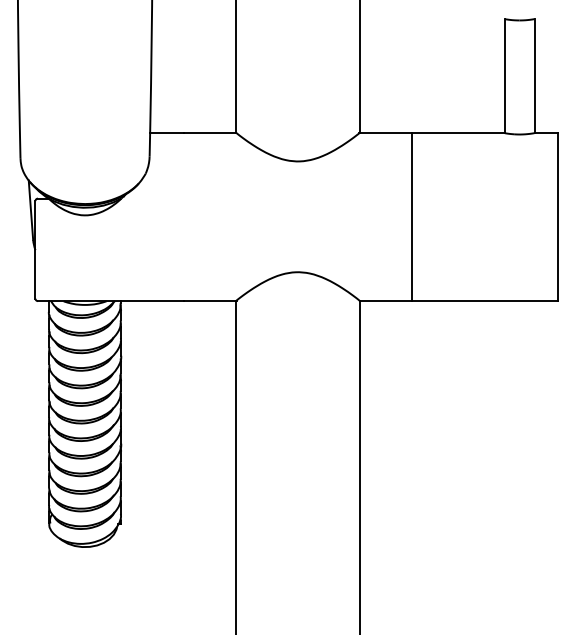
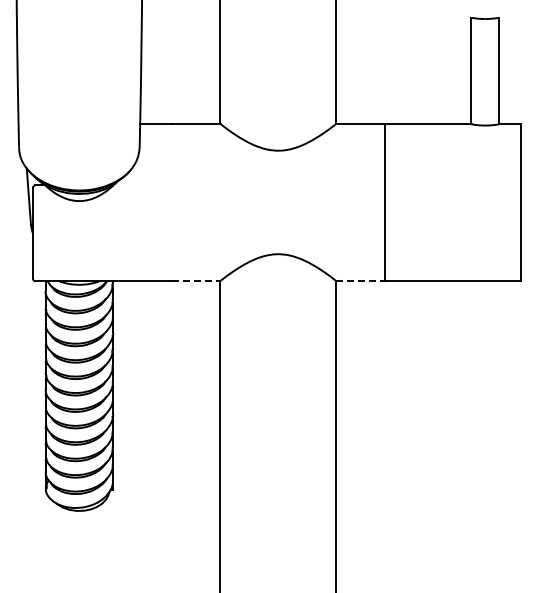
line: (210, 301) -> (196, 281), solid -> dashed
line: (385, 301) -> (360, 281), solid -> dashed

